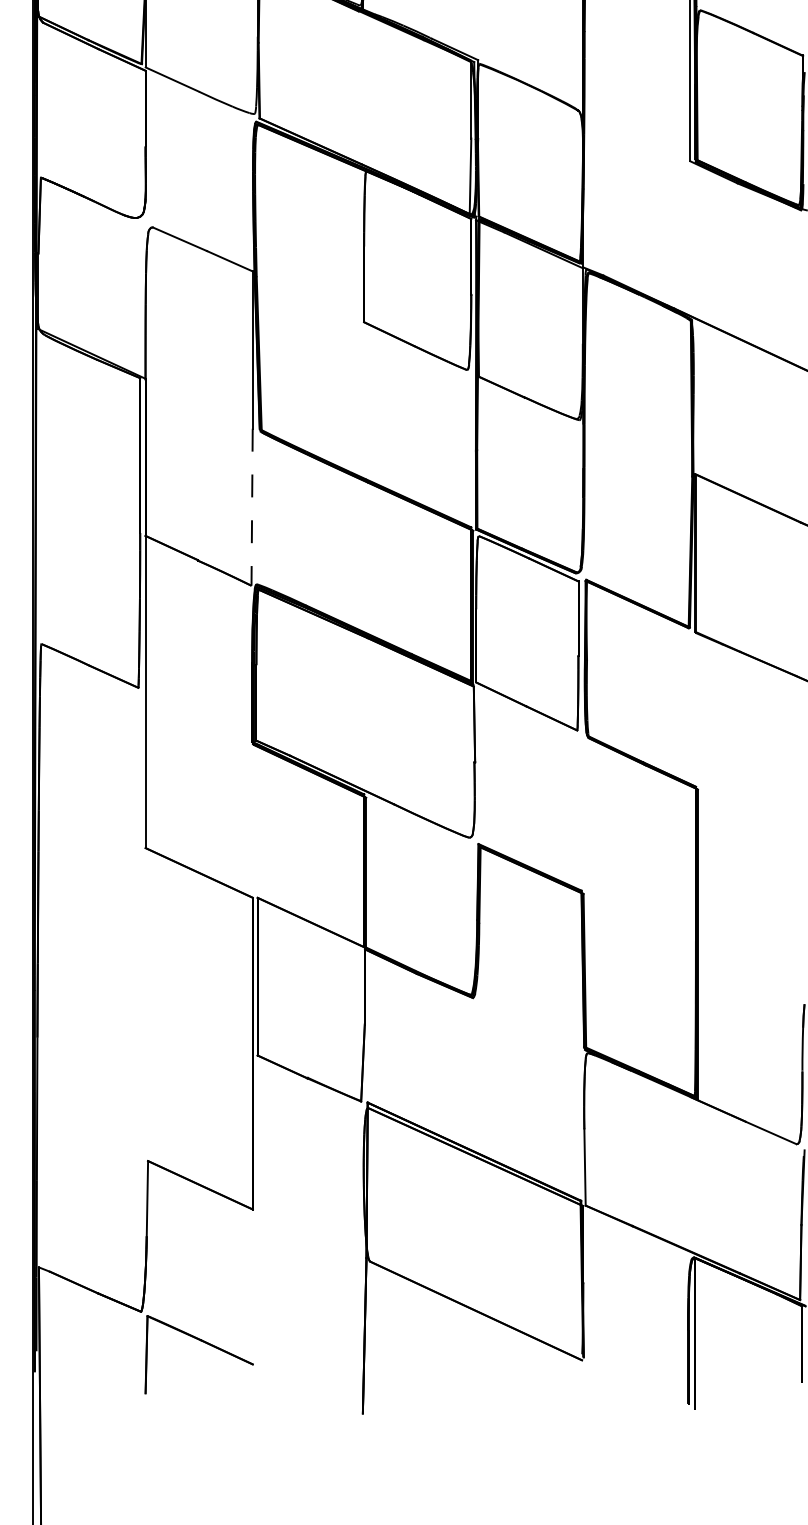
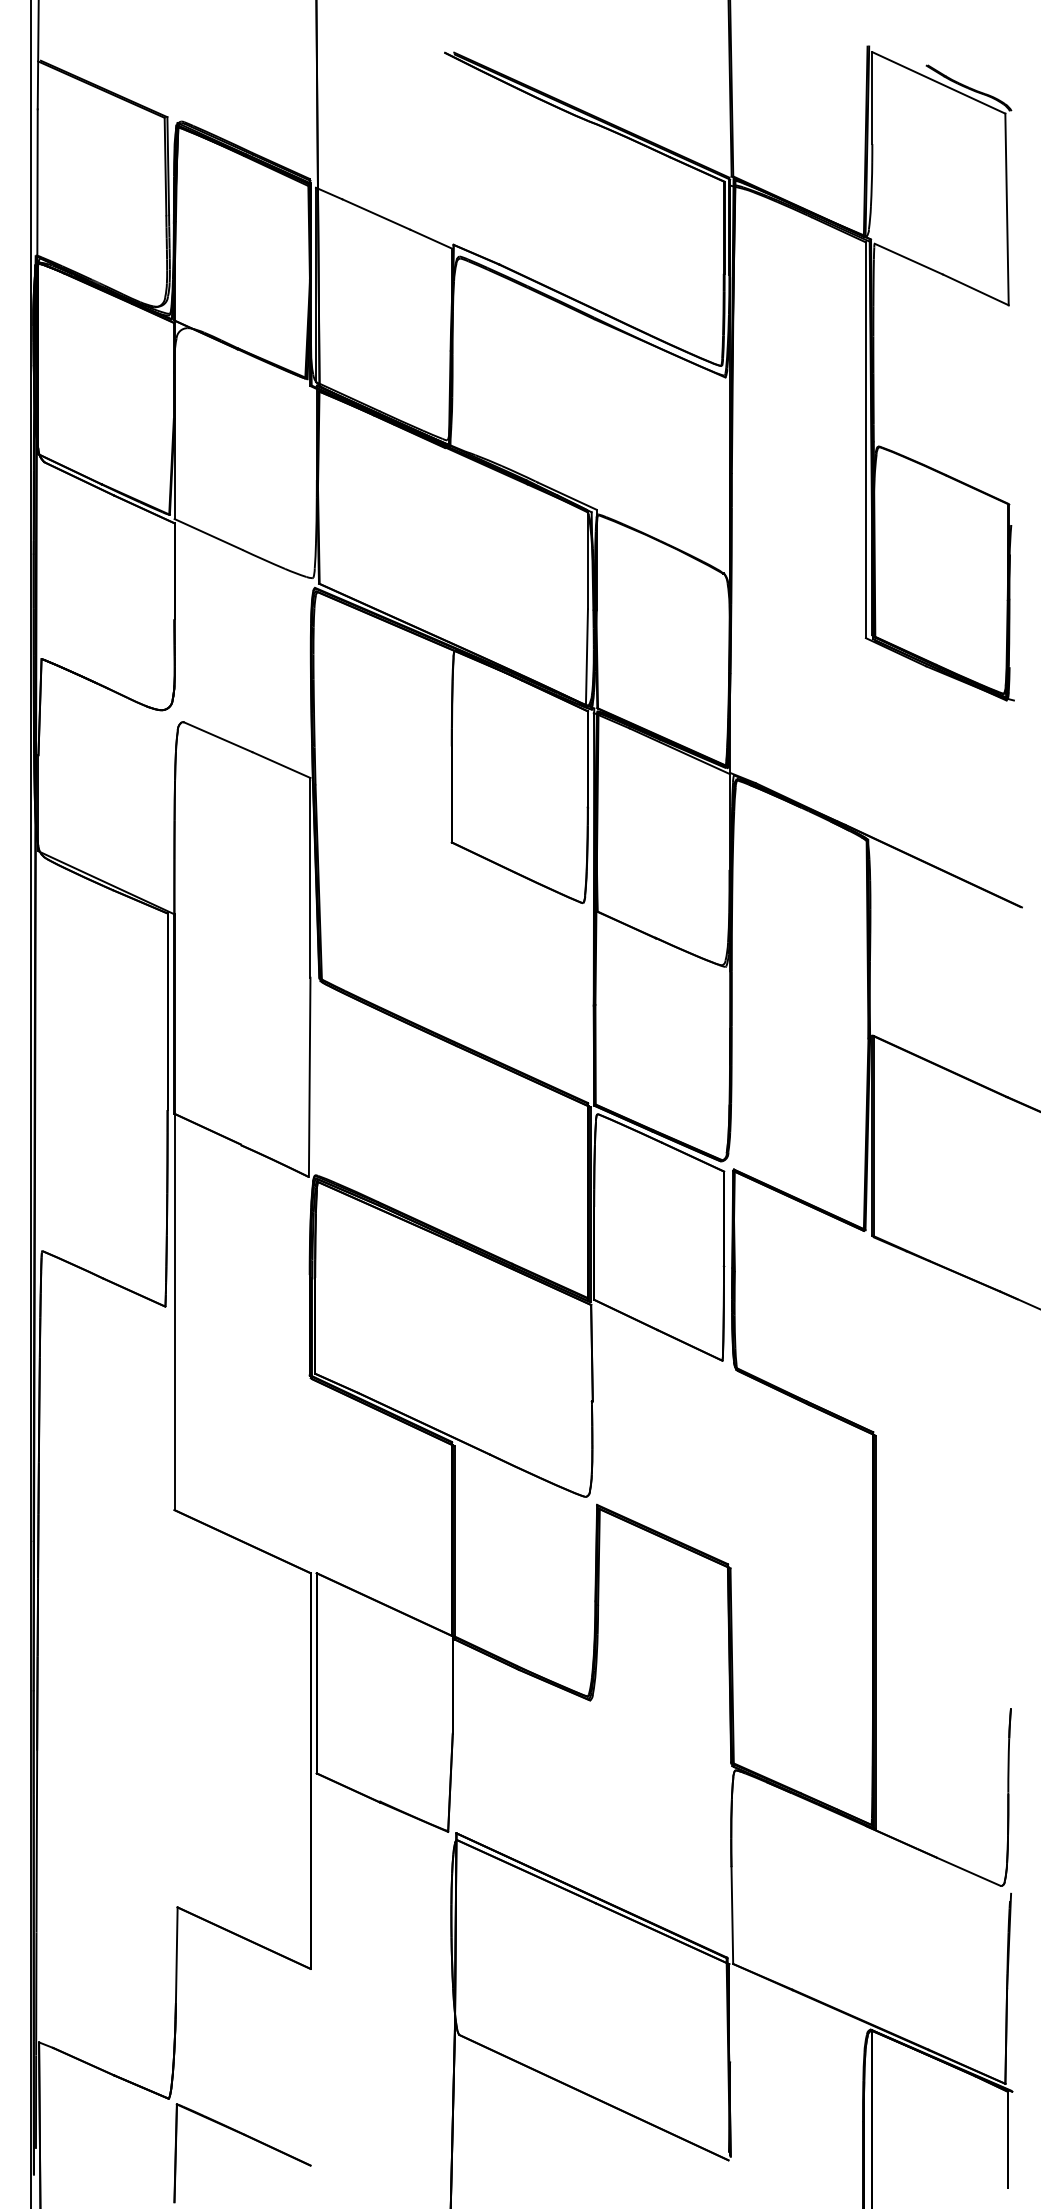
line: (251, 507) -> (309, 1077), dashed -> solid

